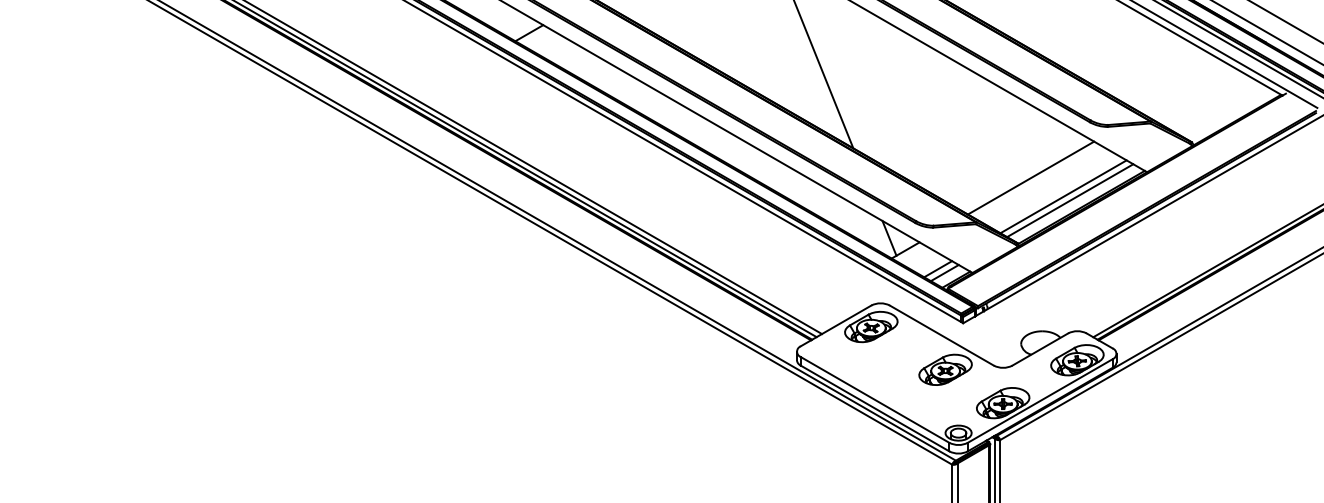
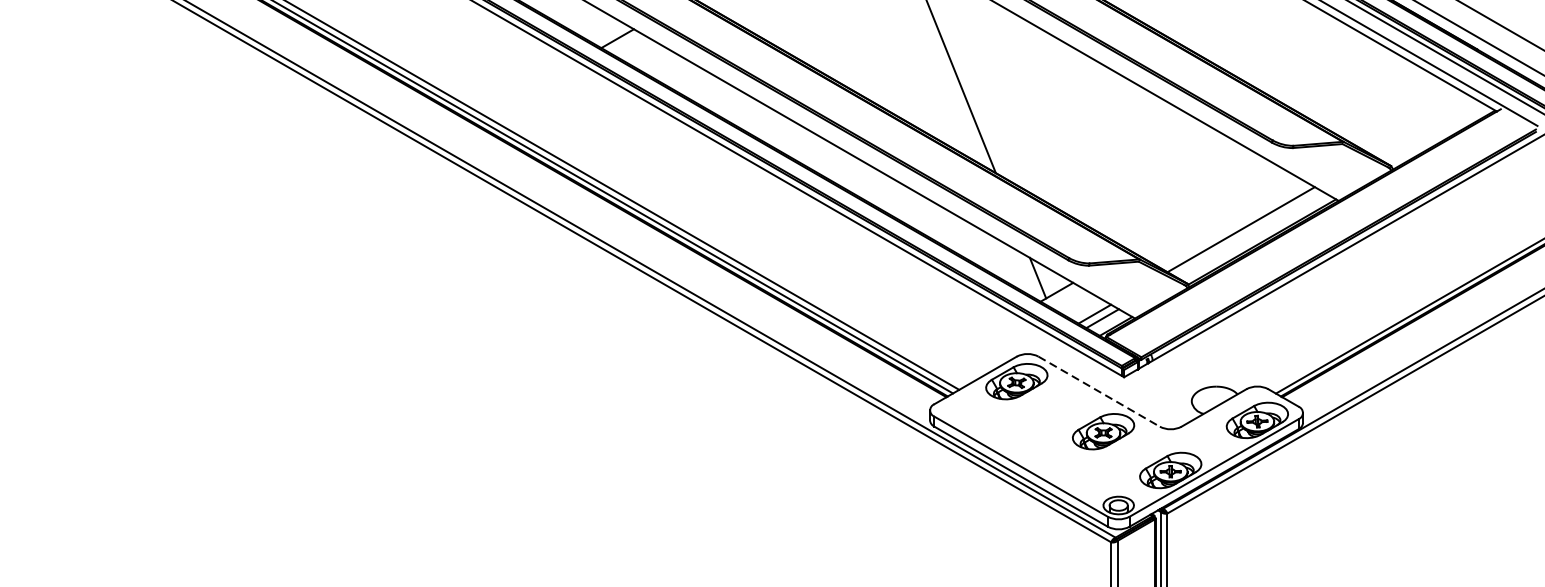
line: (1030, 177) -> (1202, 207), removed
line: (1070, 200) -> (1249, 233), removed
line: (942, 335) -> (1099, 391), solid -> dashed

